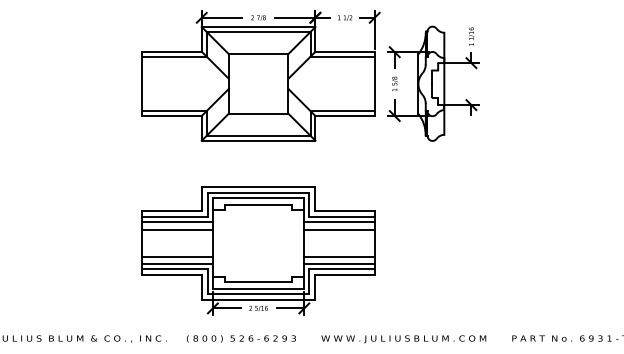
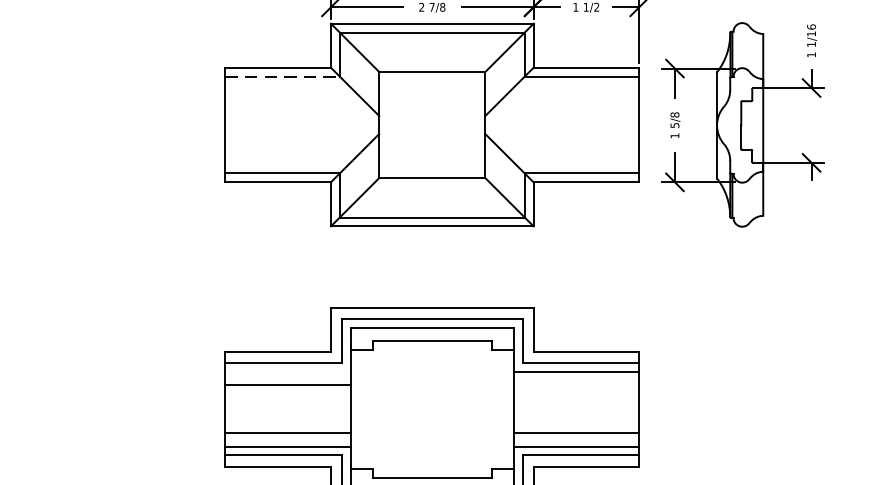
line: (175, 56) -> (284, 76), solid -> dashed
line: (177, 222) -> (287, 372), removed
line: (339, 229) -> (576, 384), removed

